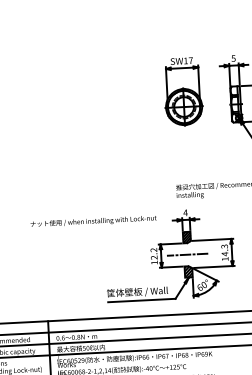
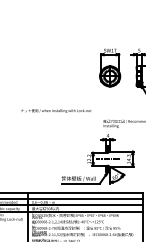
text: (94, 220) -> (56, 110), moved

